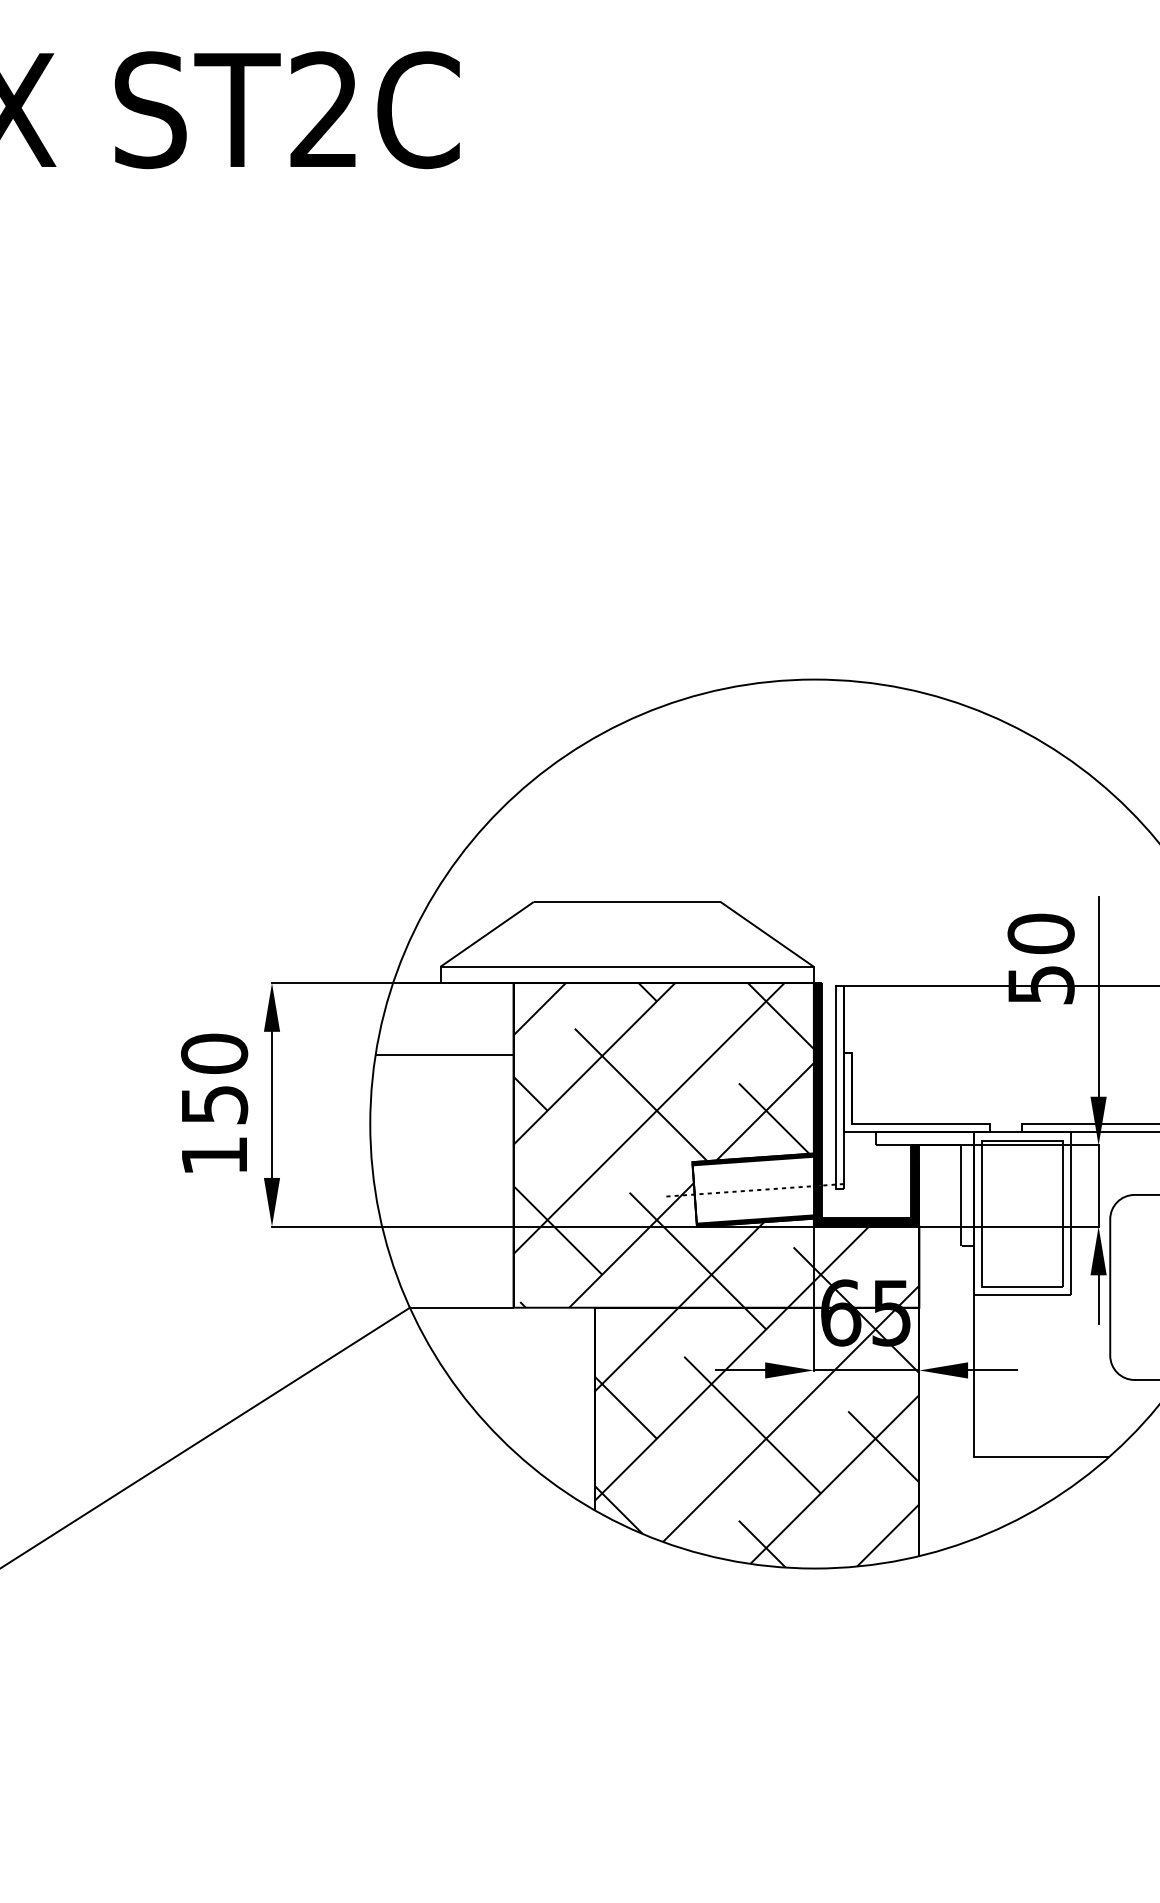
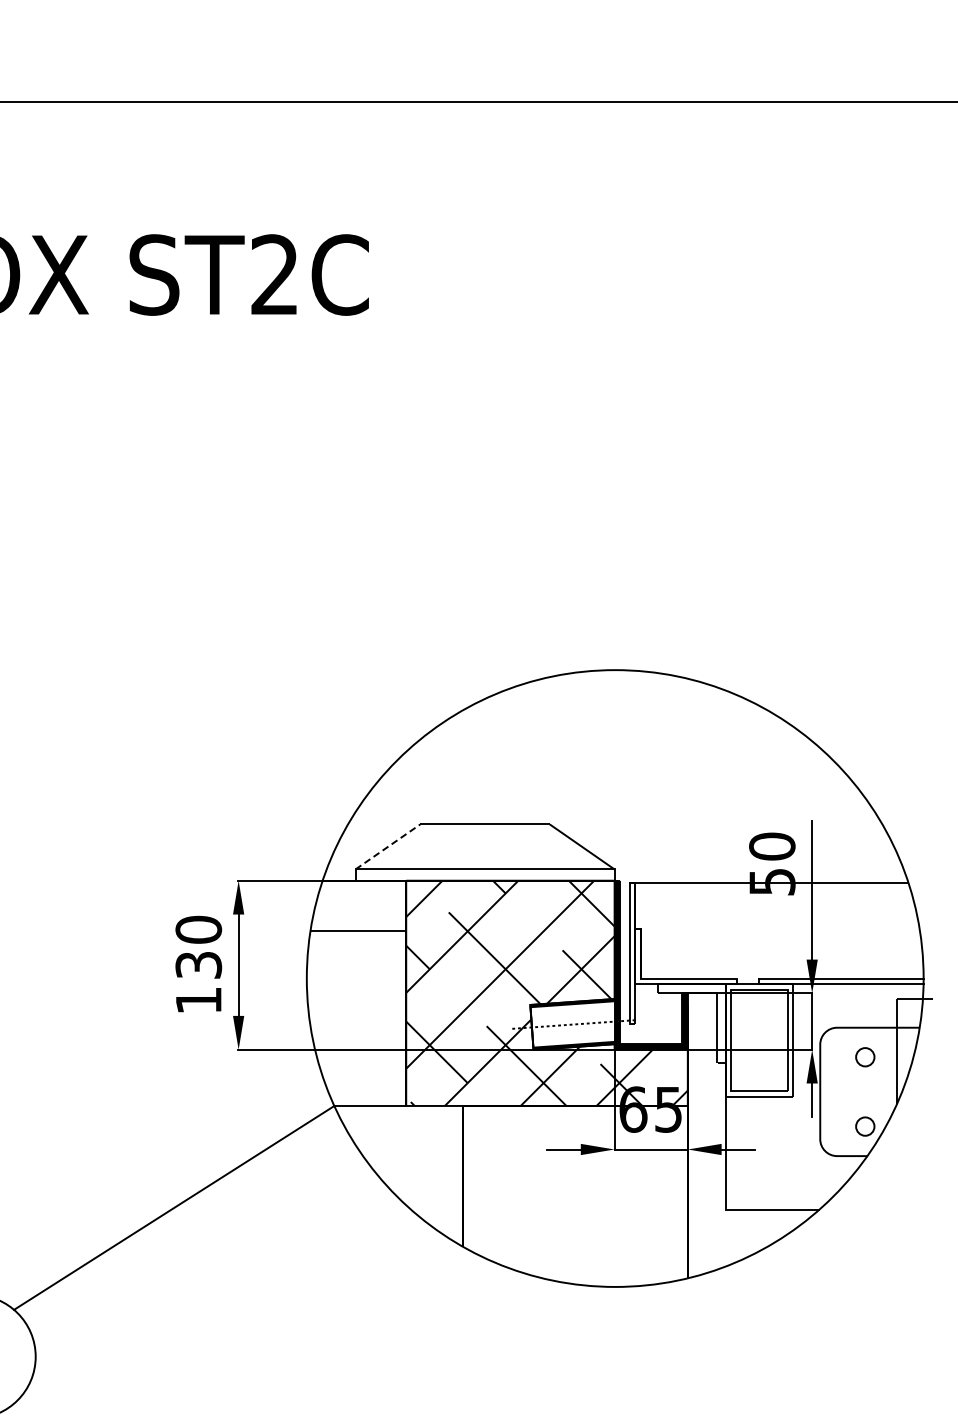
line: (487, 933) -> (388, 846), solid -> dashed
text: (214, 1105) -> (198, 965), 150 -> 130
hatch: (756, 1436) -> (574, 1195), removed

